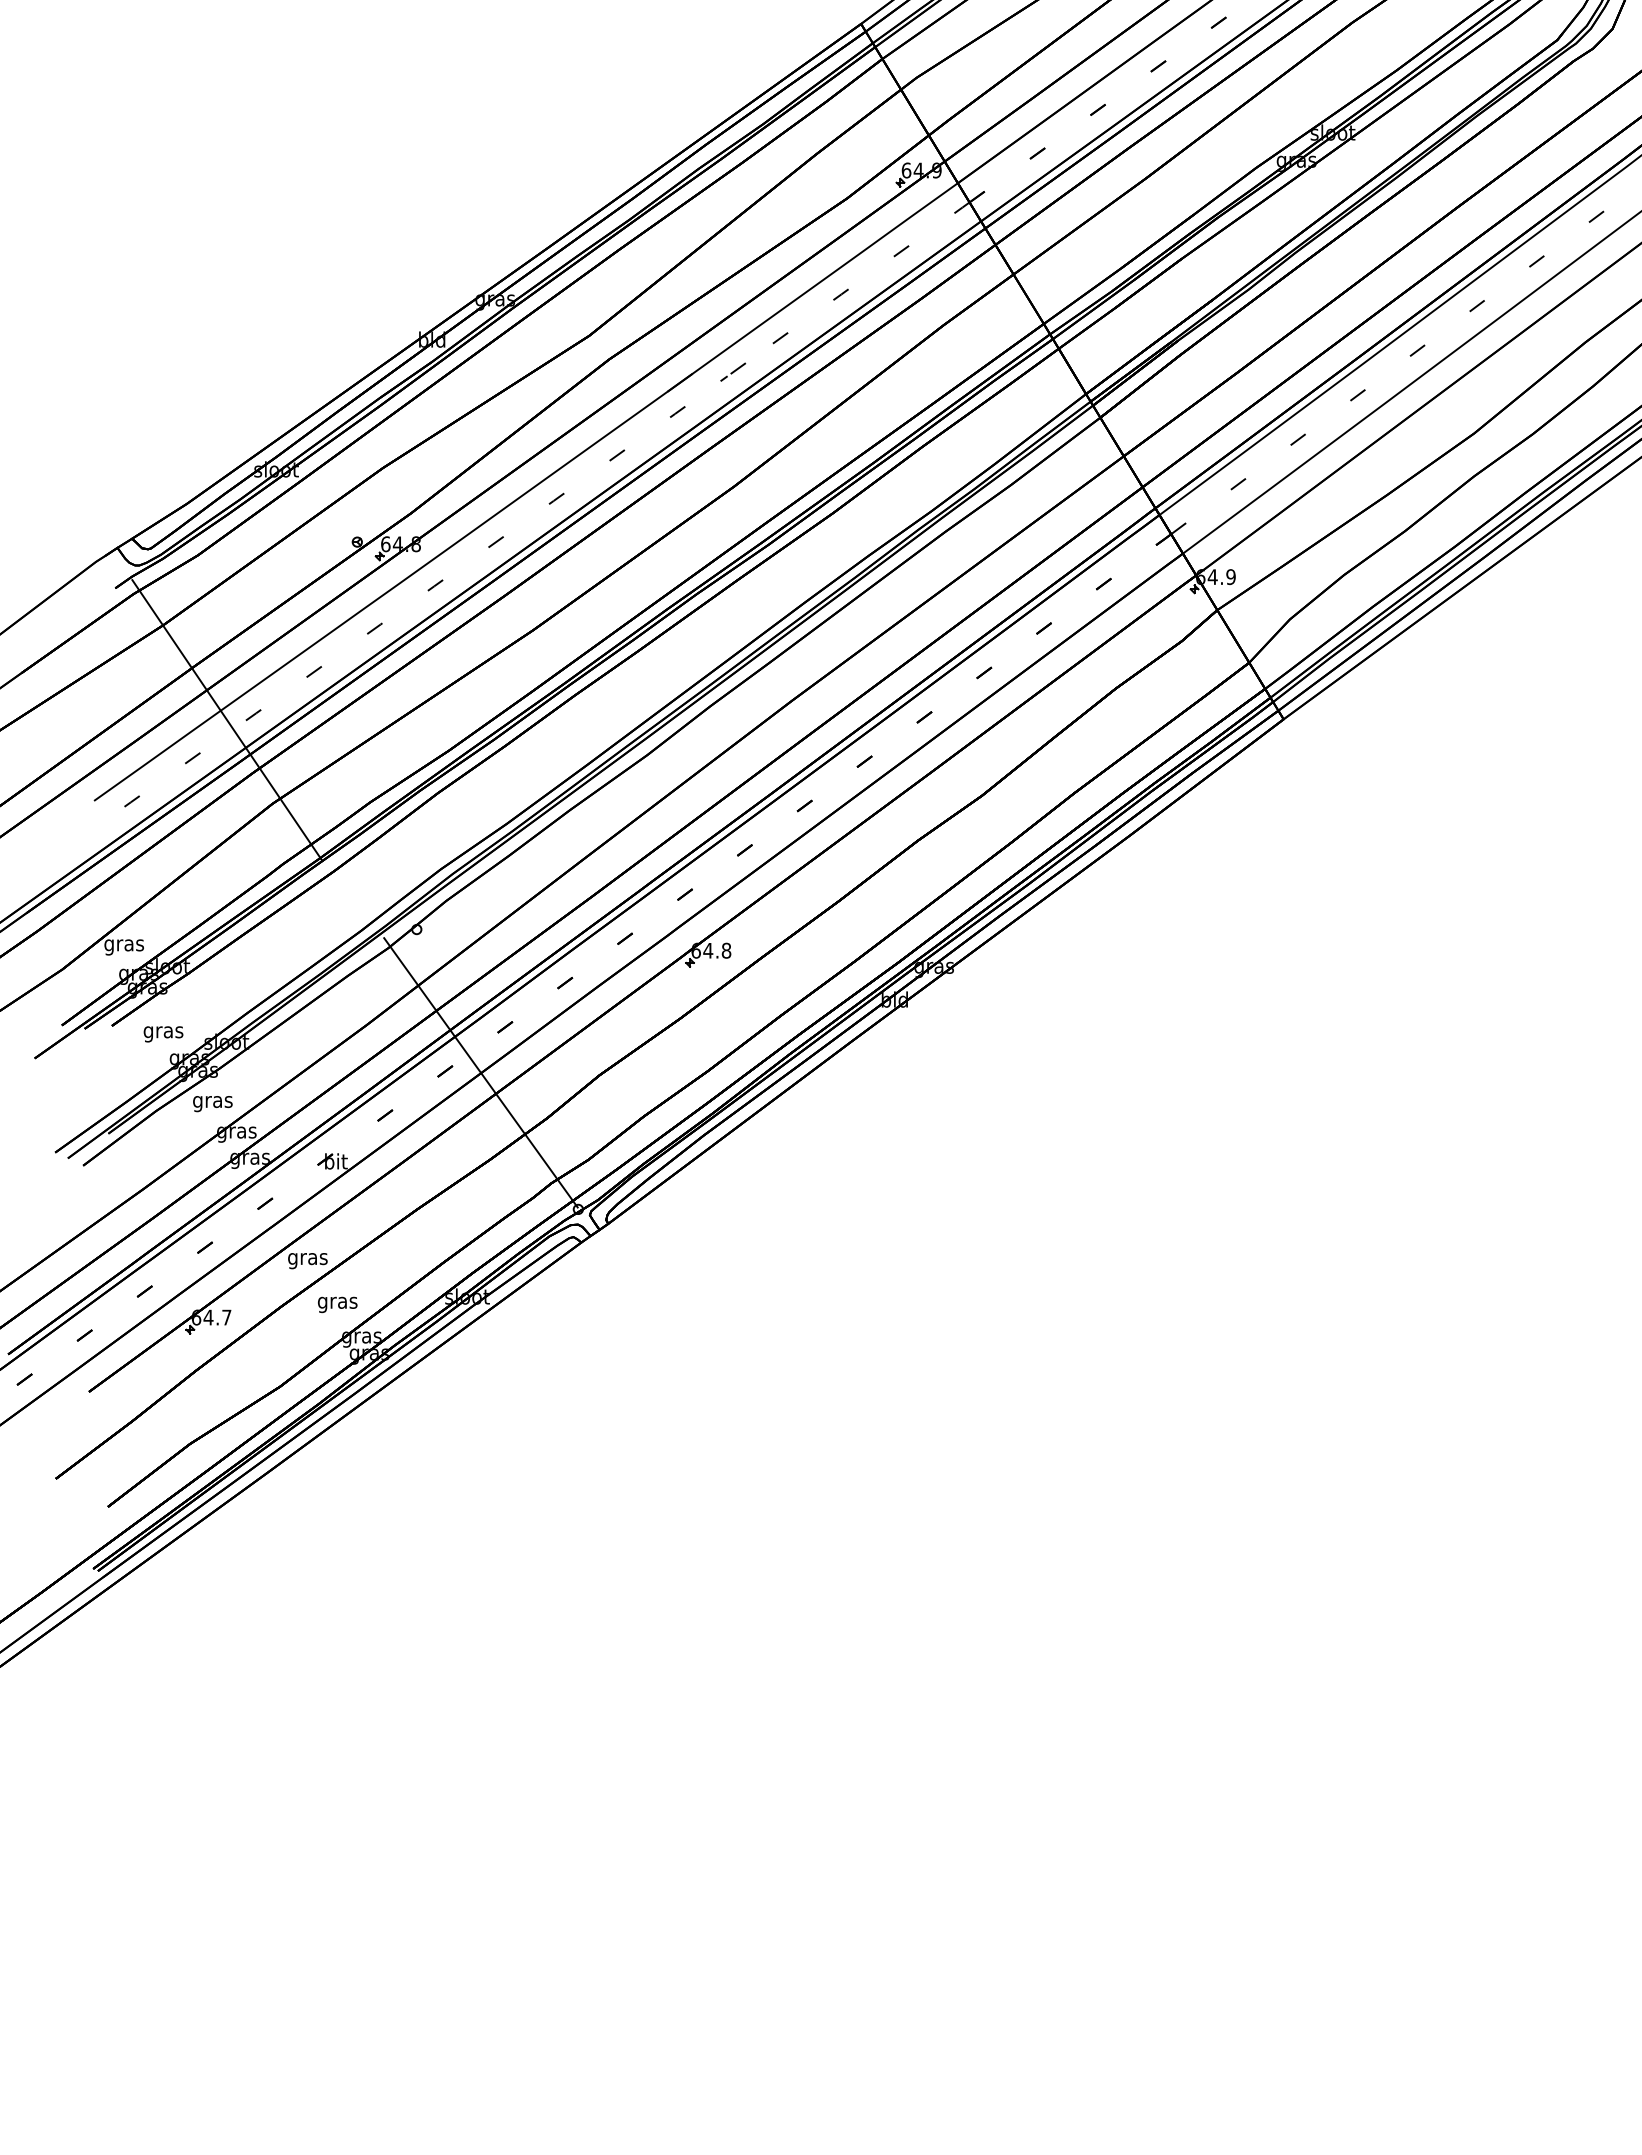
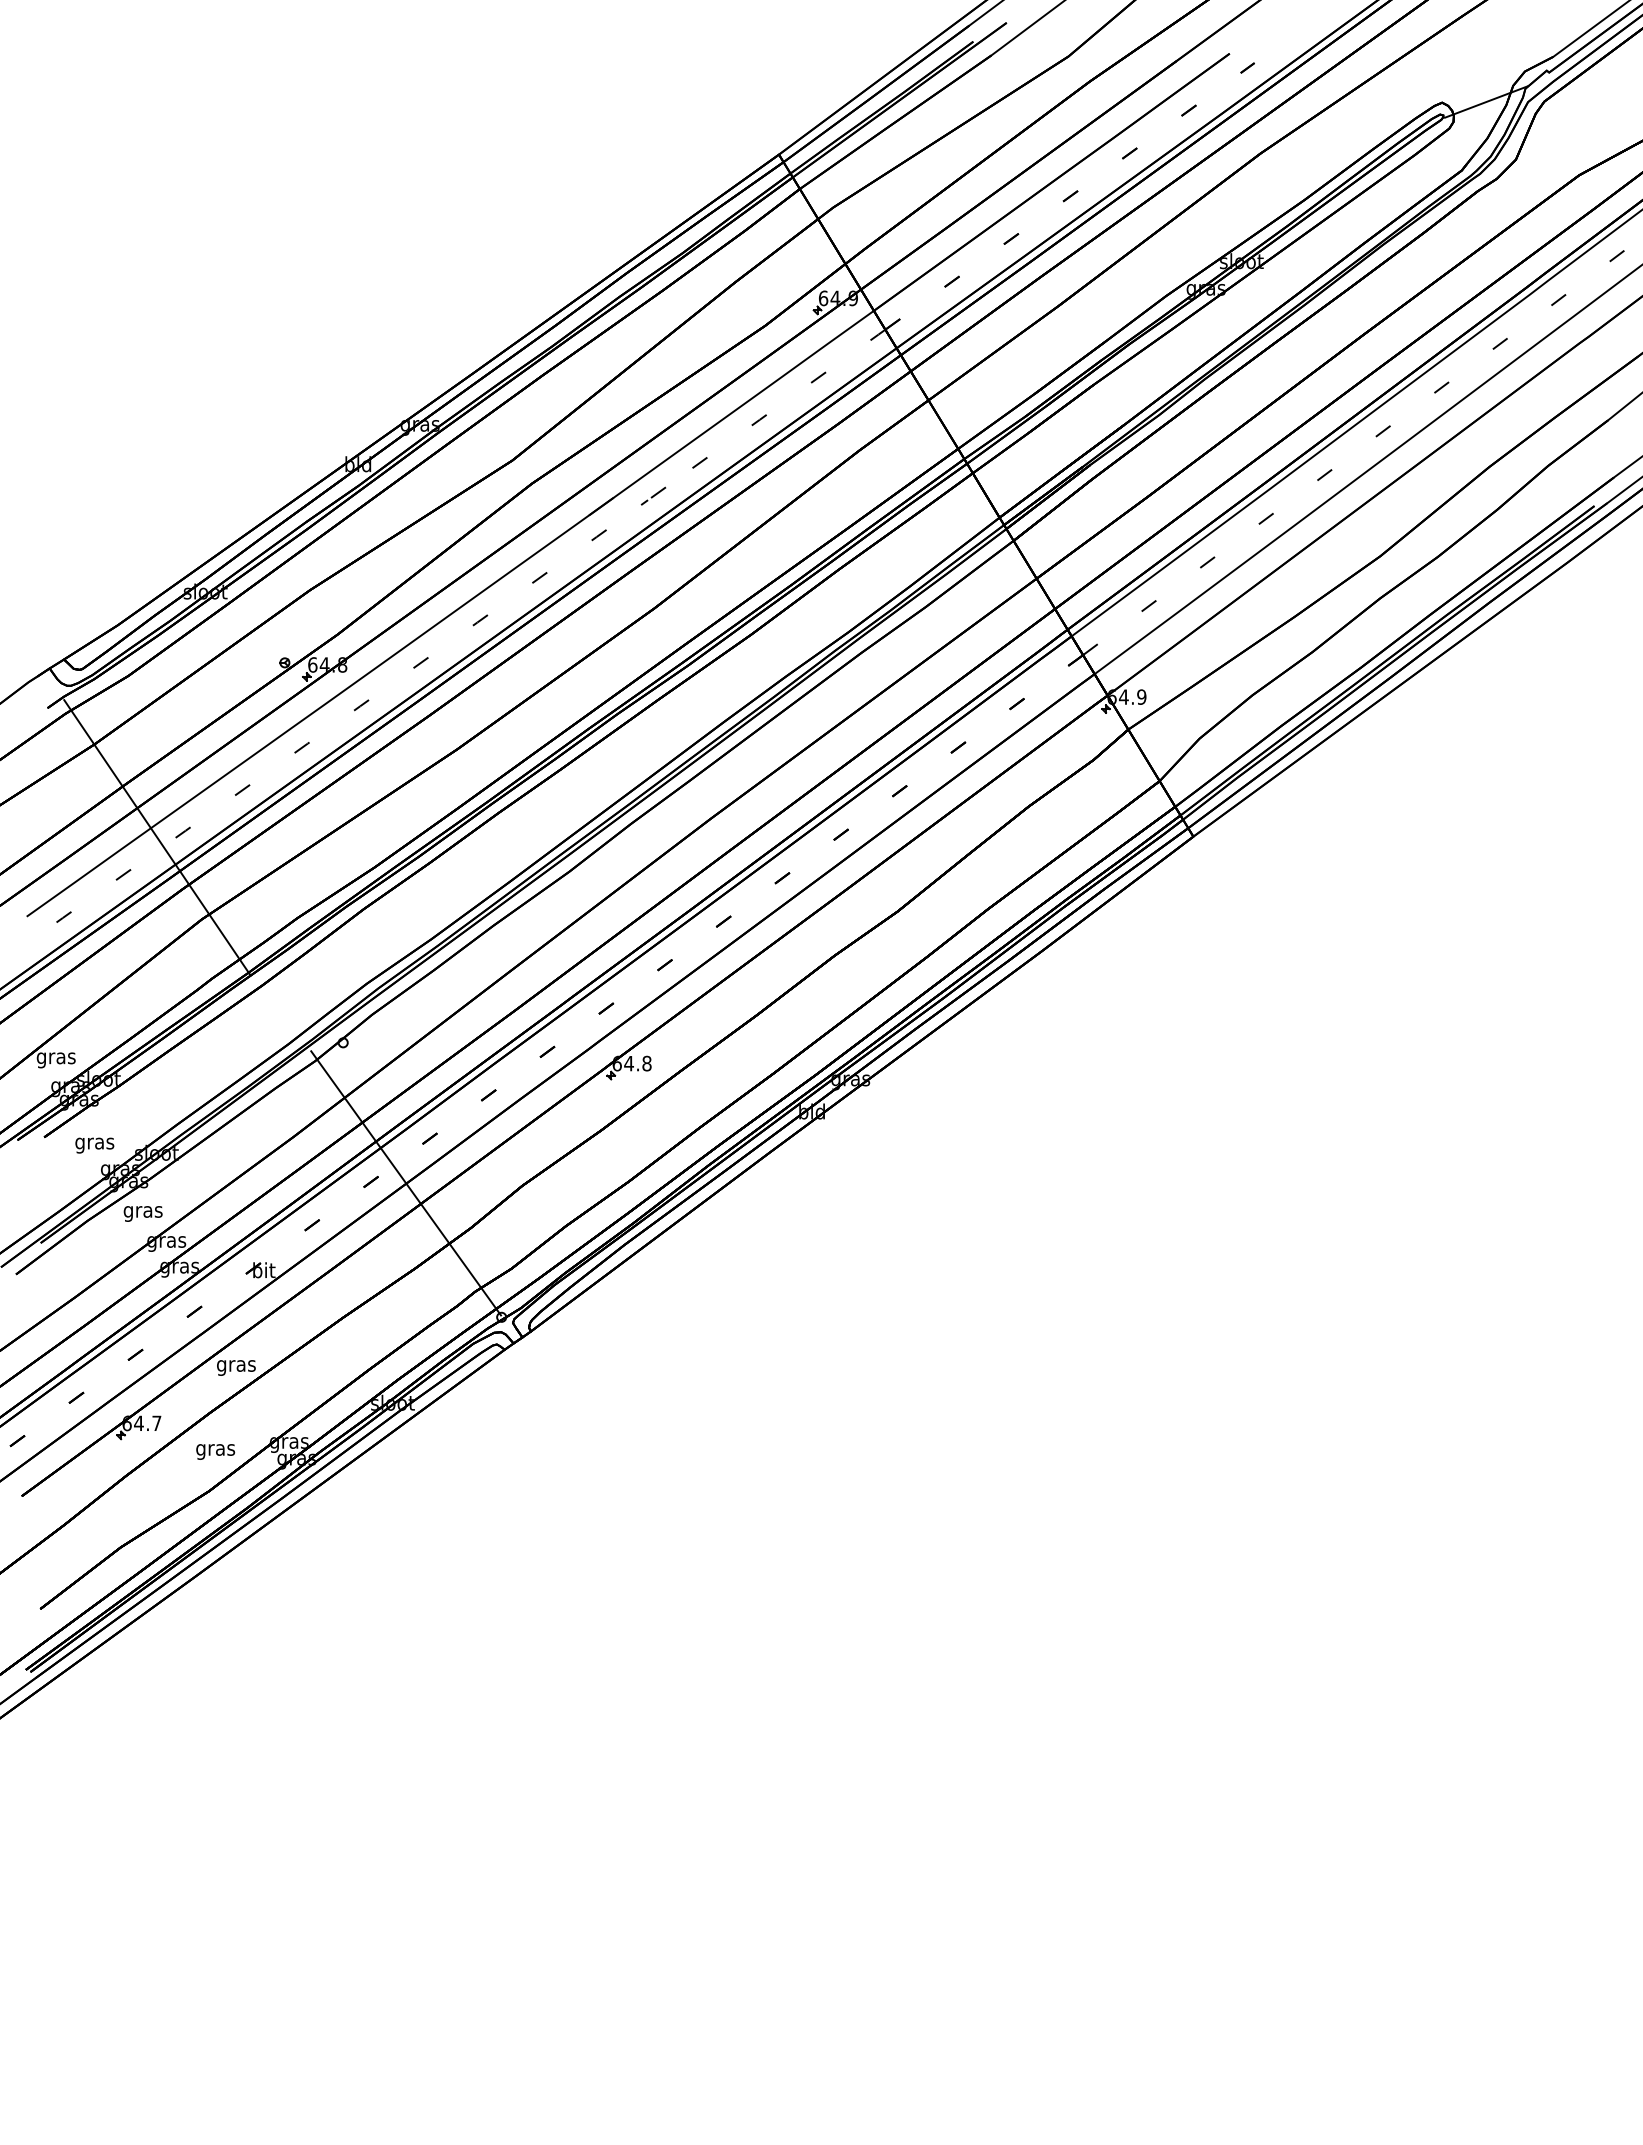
text: (337, 1304) -> (215, 1451), moved

